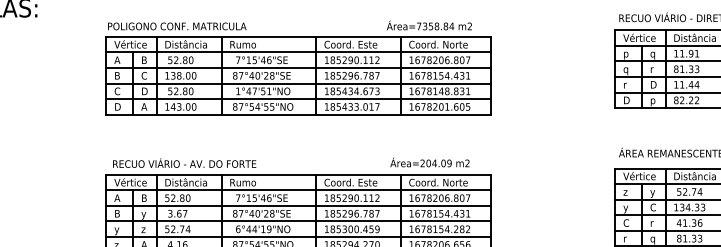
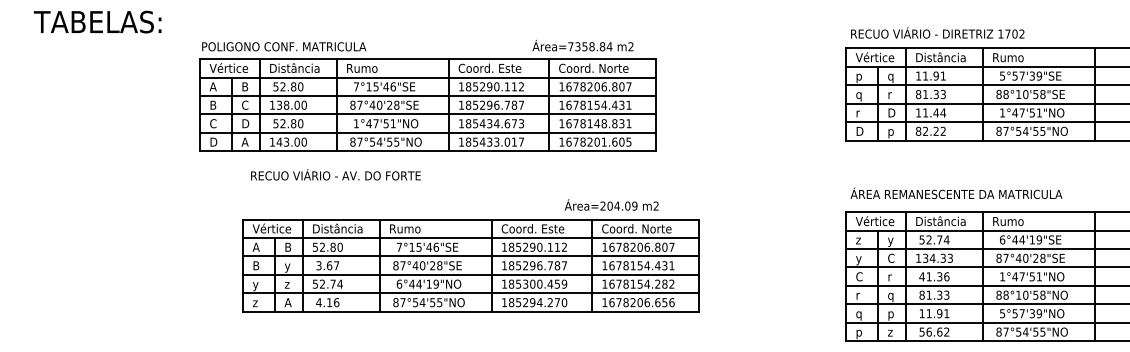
part: (298, 67) -> (427, 95), moved
text: (184, 162) -> (335, 174), moved
text: (429, 162) -> (611, 204), moved

